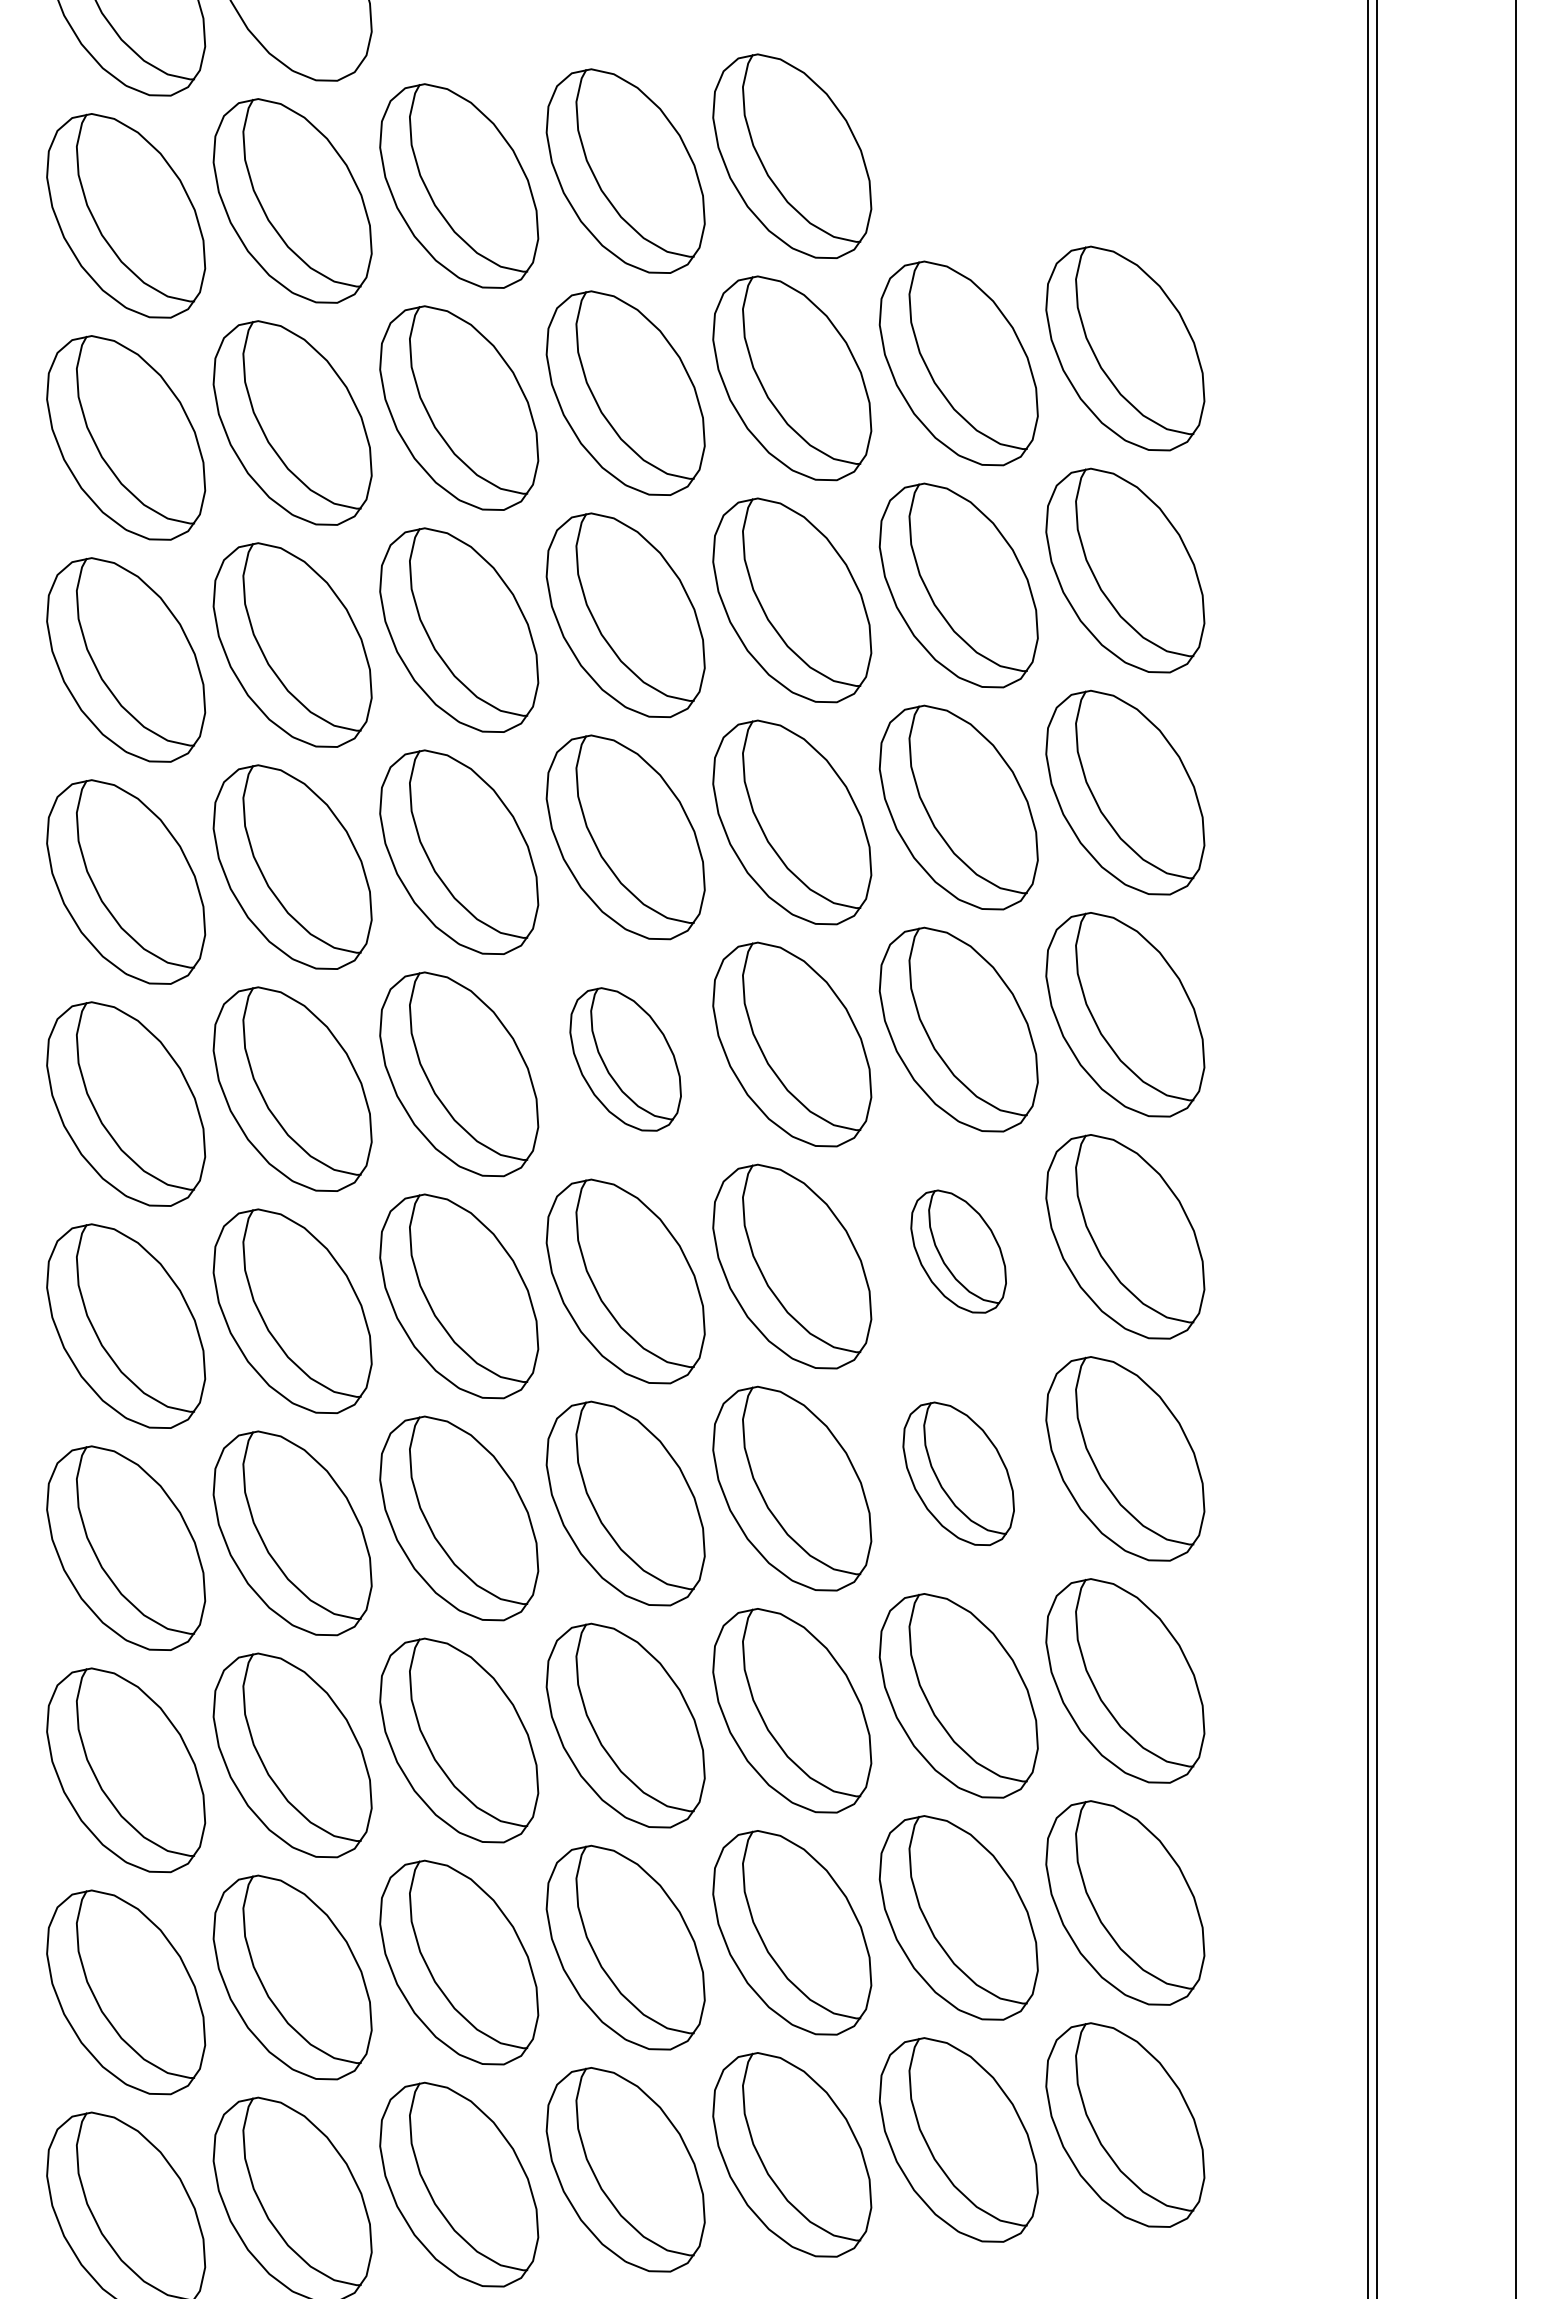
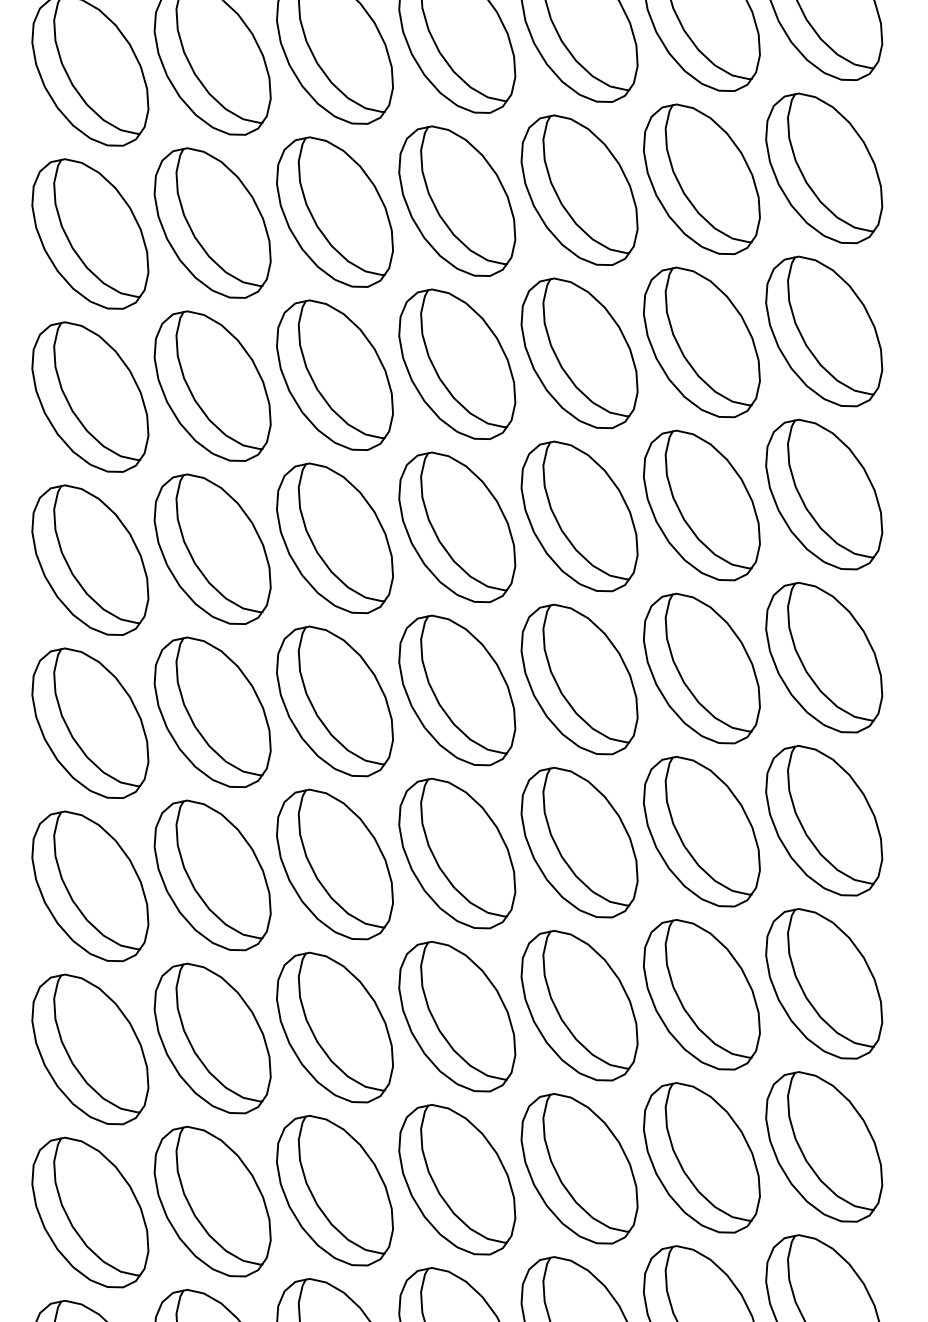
part: (625, 1059) -> (457, 527), size x1.43
part: (958, 1251) -> (701, 668), size x1.67
part: (958, 1473) -> (701, 831), size x1.43

